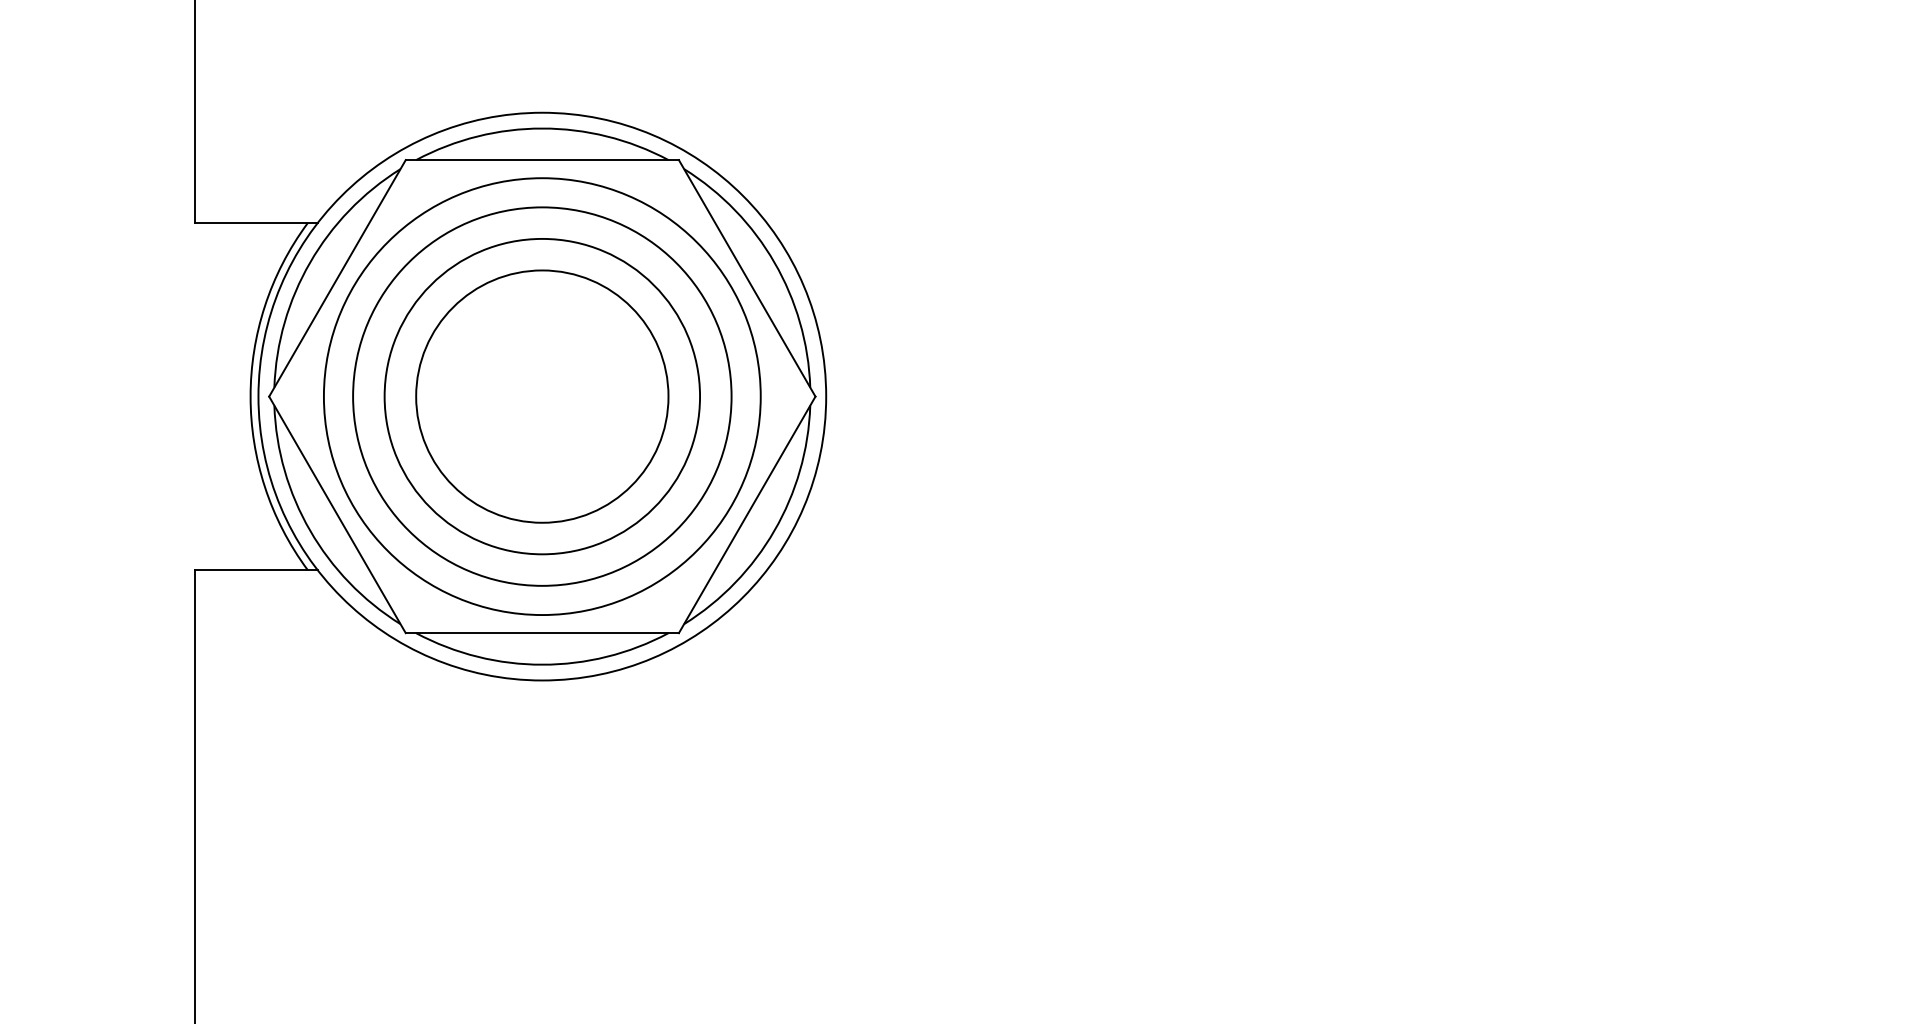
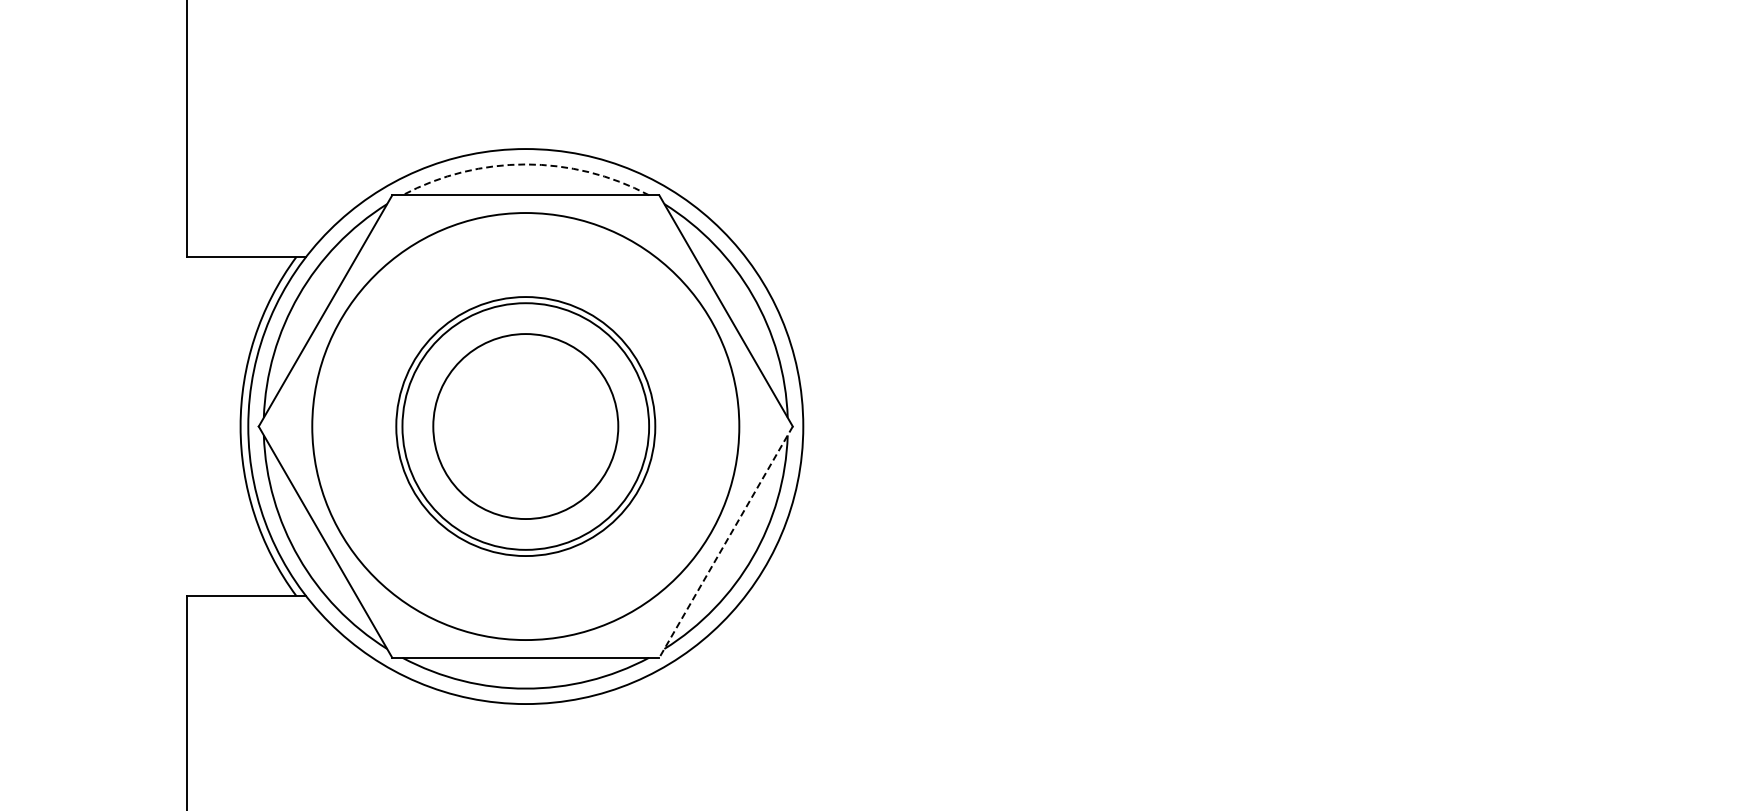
arc: (542, 128) -> (525, 164), solid -> dashed
circle: (542, 396) -> (525, 426), size x0.6
circle: (542, 396) -> (525, 426), size x0.7
line: (747, 514) -> (726, 541), solid -> dashed

